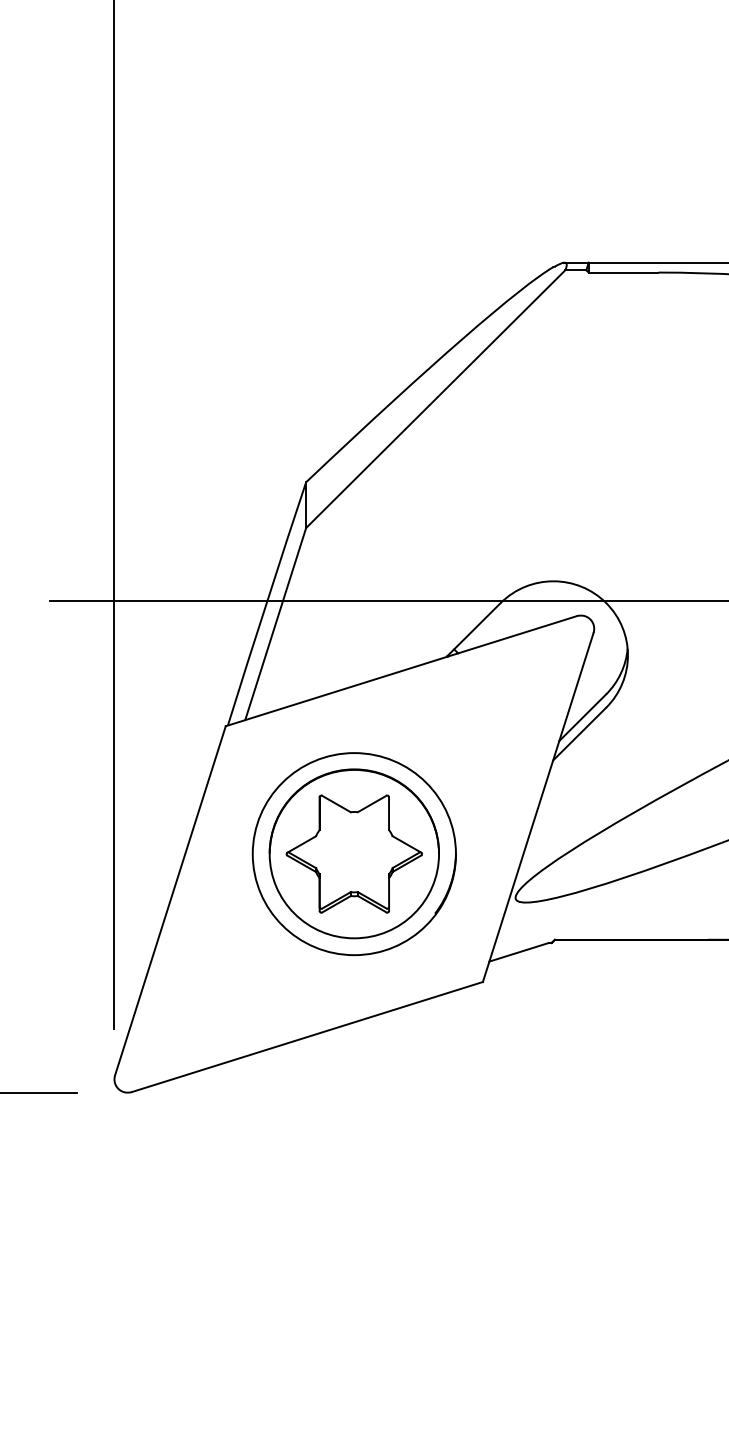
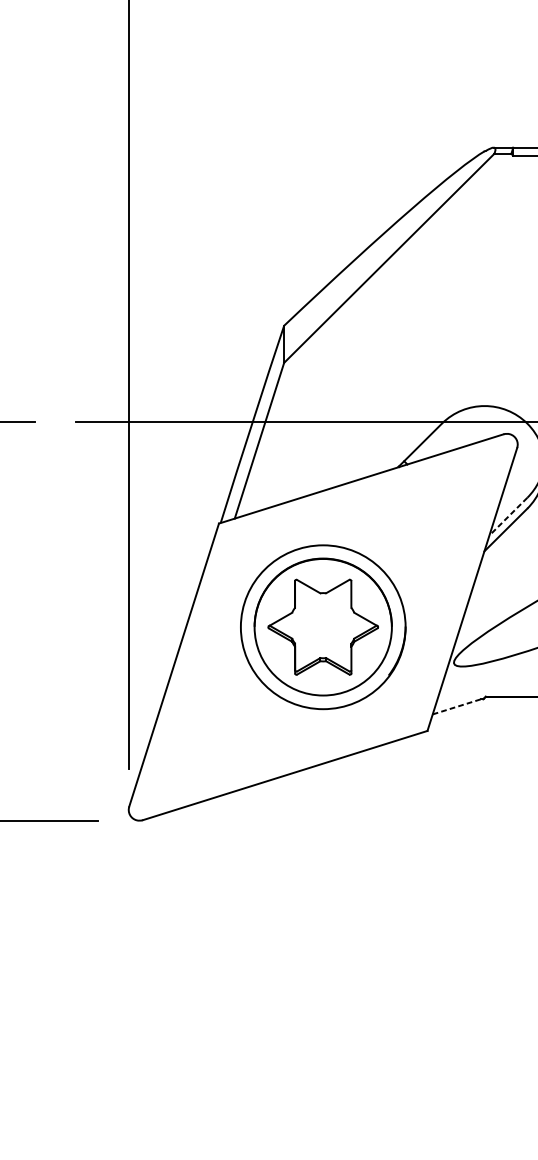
line: (582, 718) -> (508, 517), solid -> dashed
line: (519, 952) -> (457, 707), solid -> dashed

